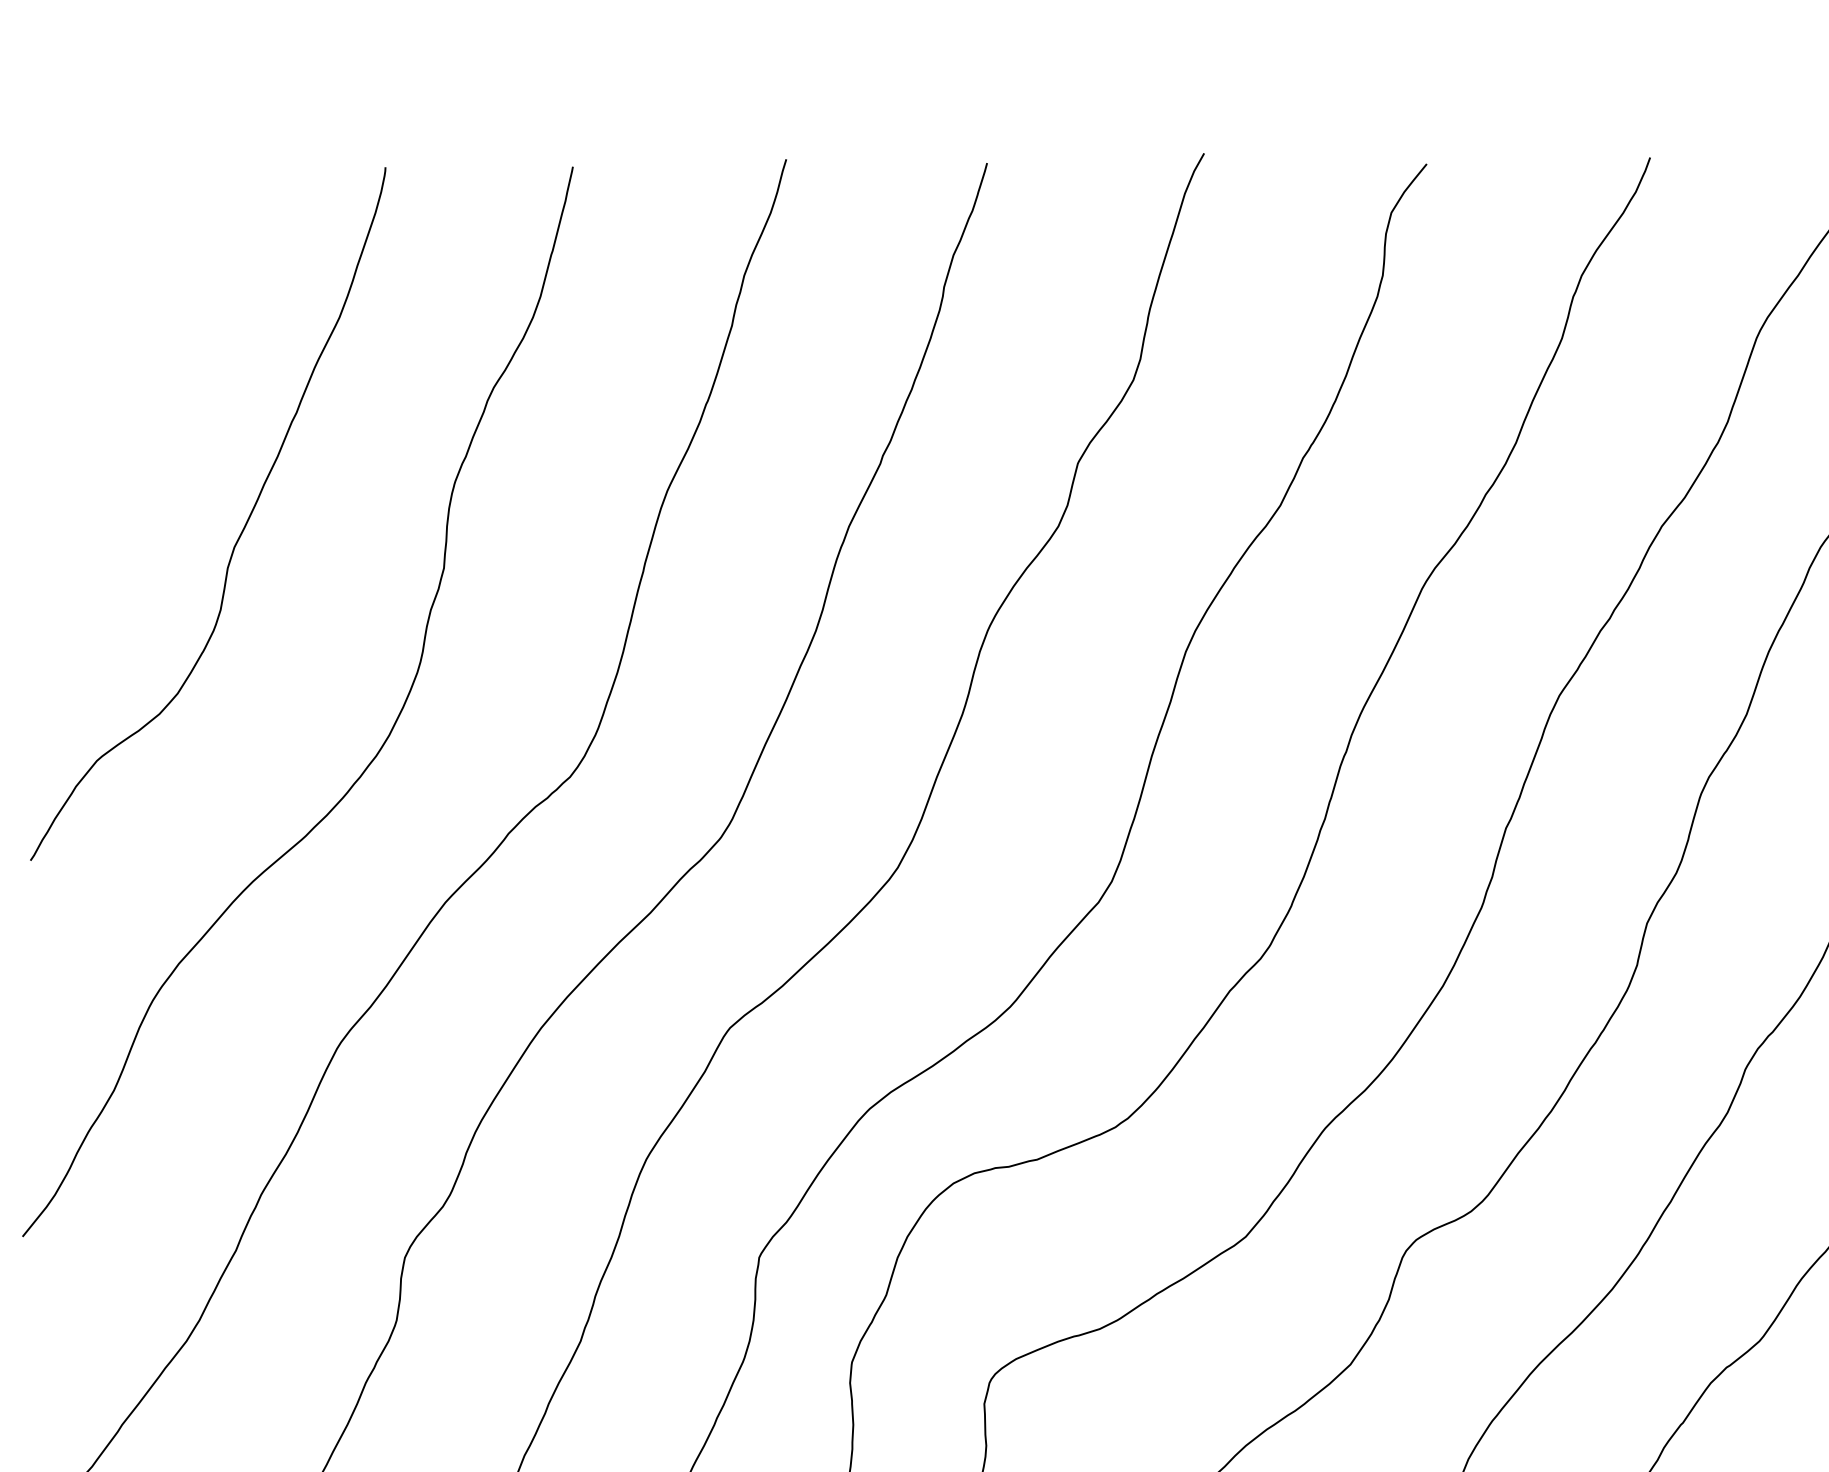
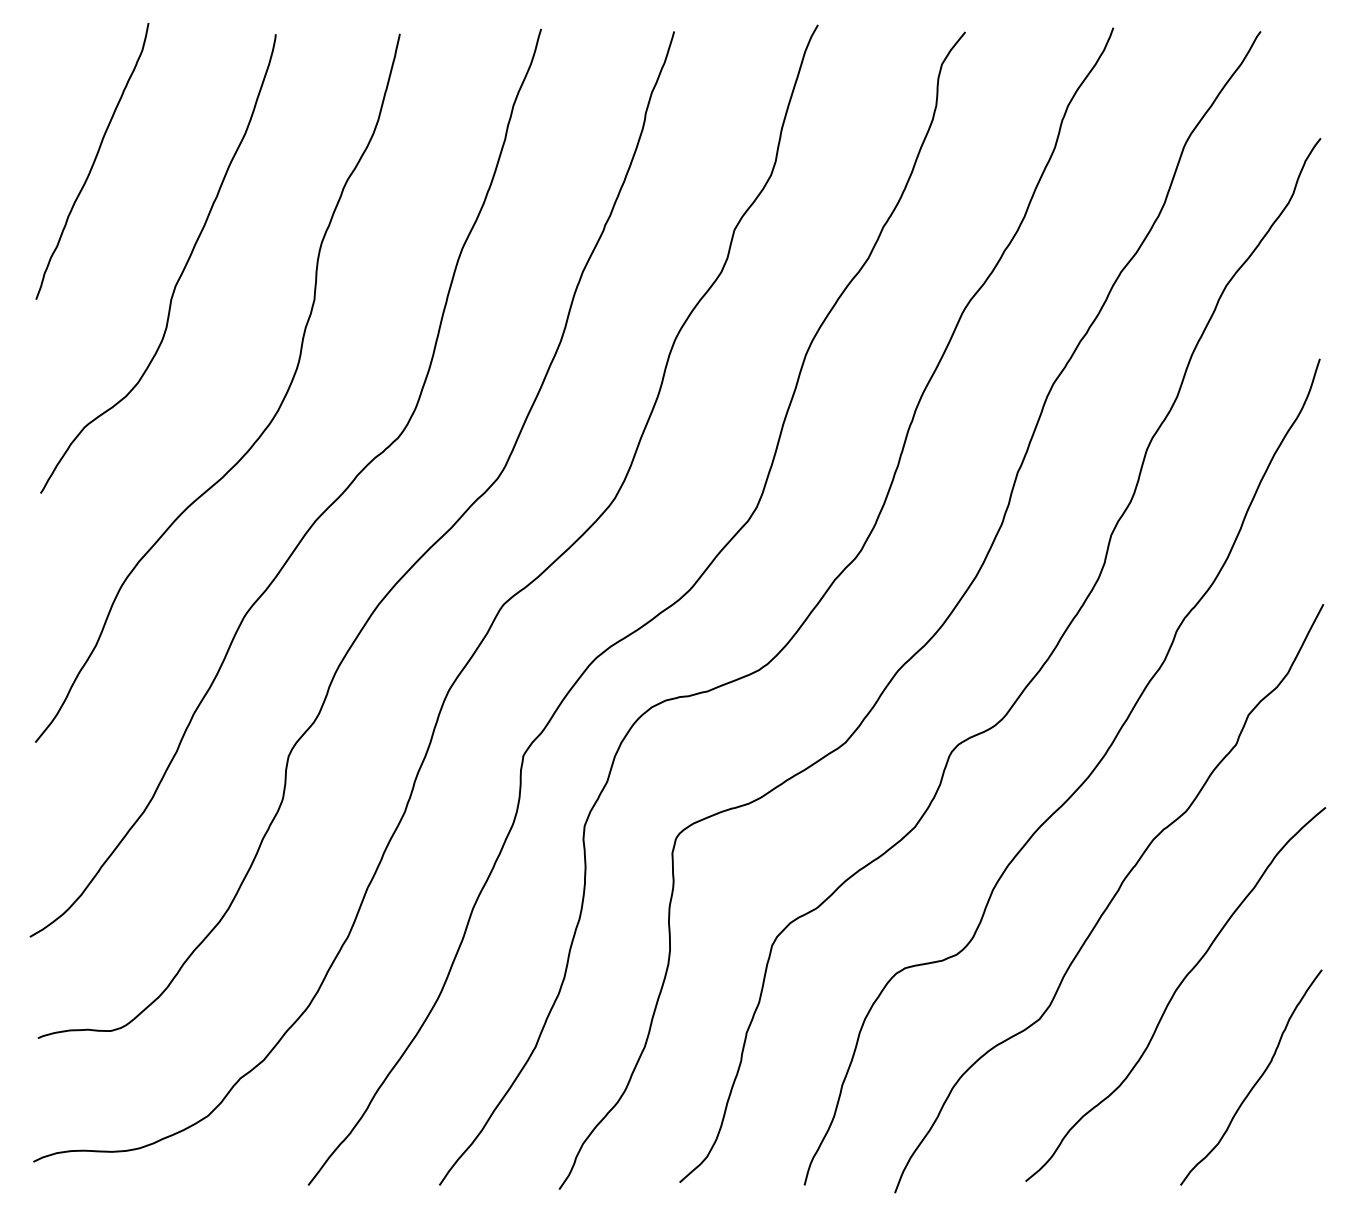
curve: (110, 359) -> (93, 161), added

